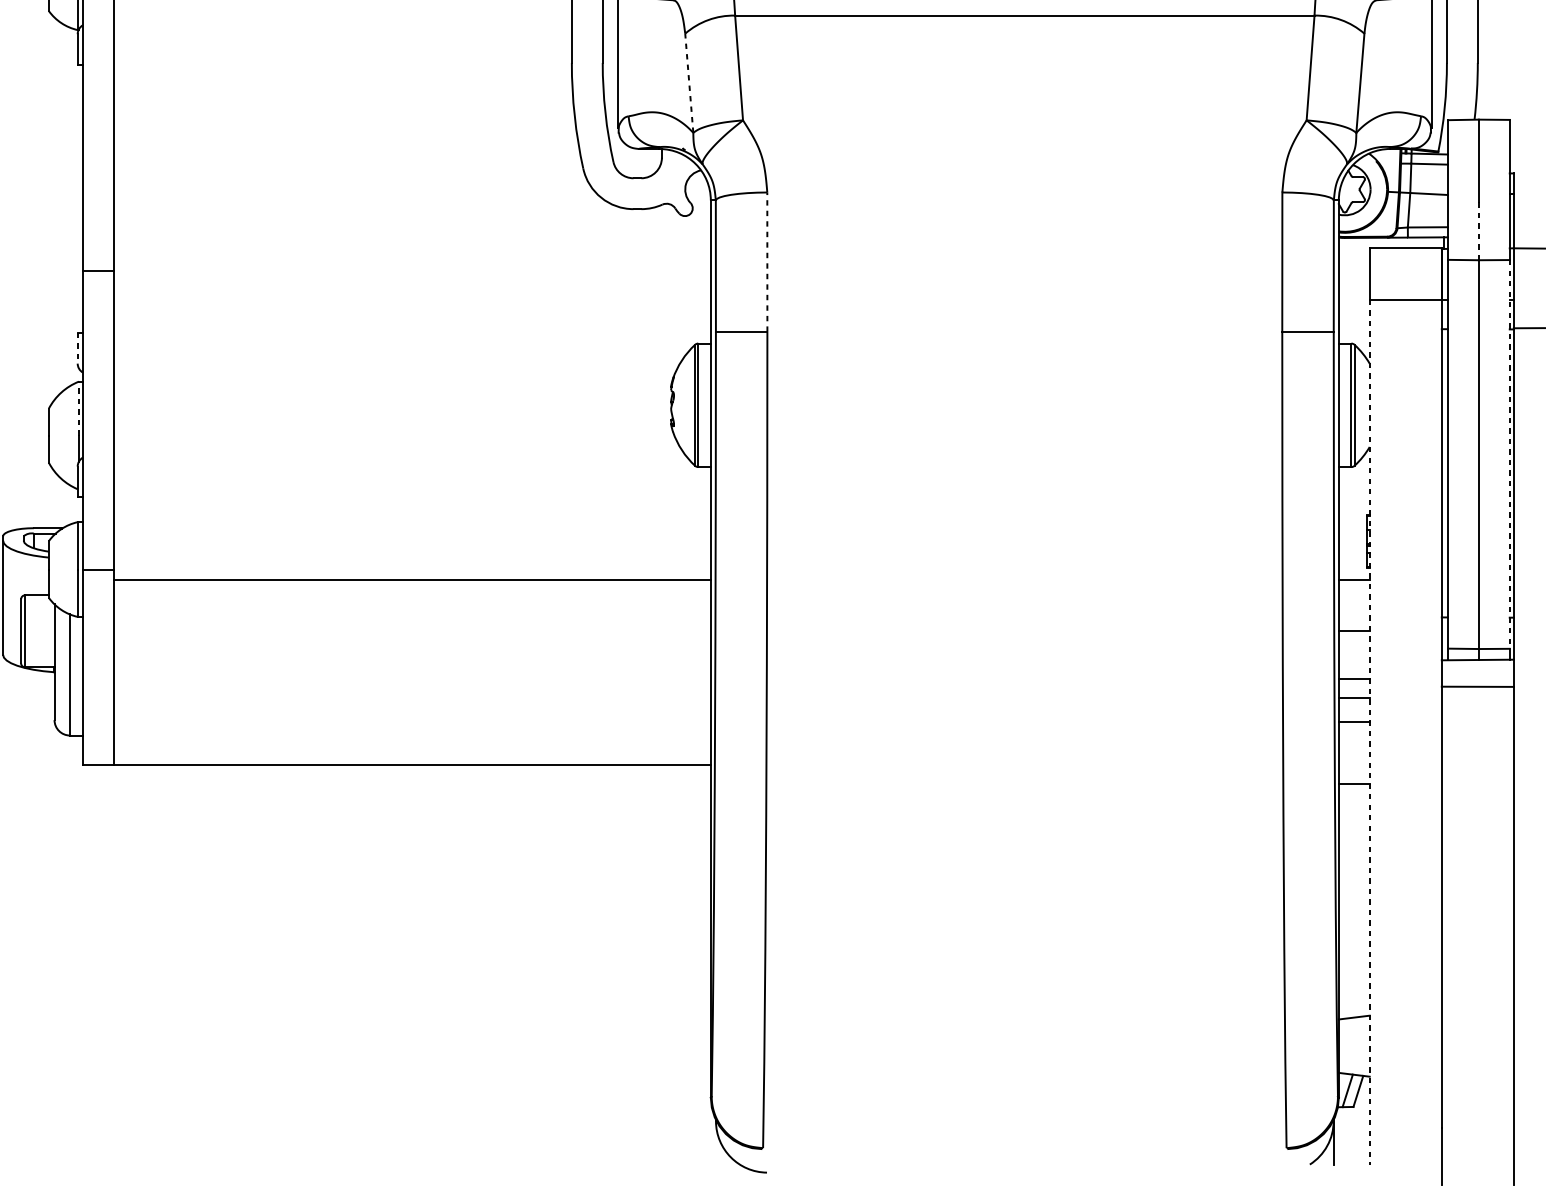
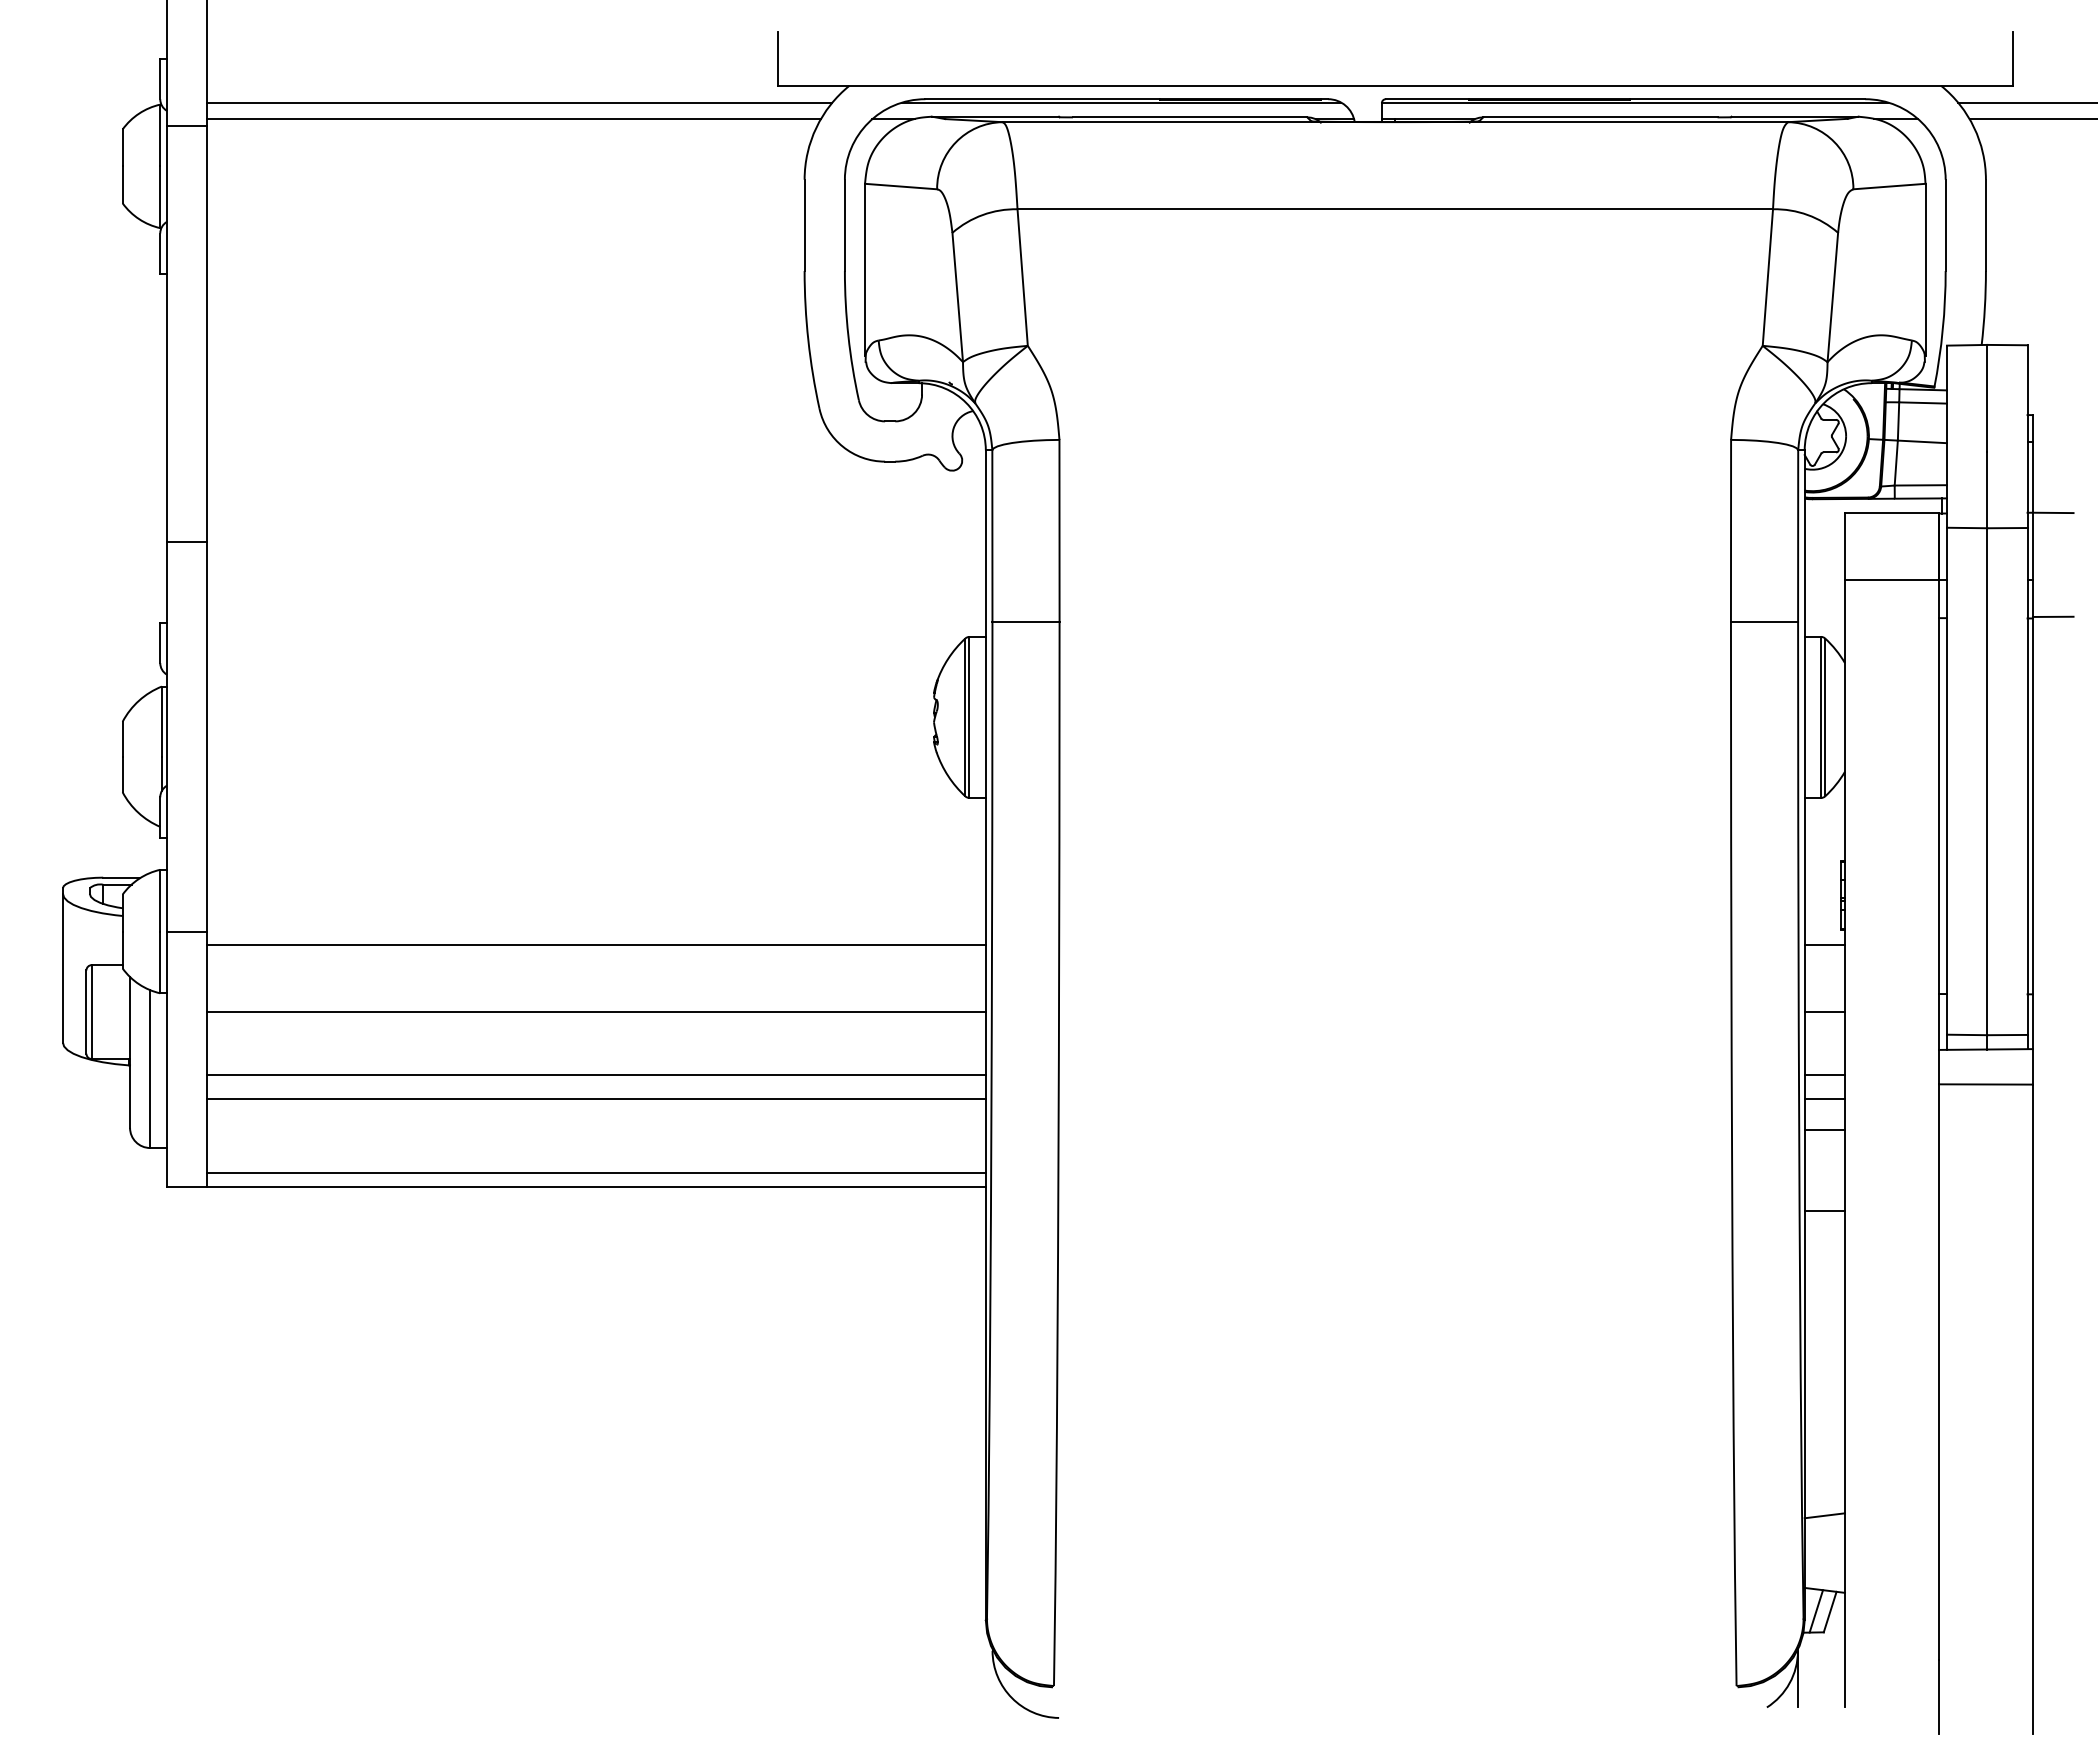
line: (689, 83) -> (957, 297), dashed -> solid
line: (1479, 231) -> (1987, 490), dashed -> solid
line: (767, 261) -> (1059, 530), dashed -> solid
line: (77, 348) -> (160, 643), dashed -> solid
line: (78, 408) -> (161, 721), dashed -> solid
line: (1509, 454) -> (2027, 781), dashed -> solid
line: (412, 631) -> (596, 1012), added
line: (412, 679) -> (596, 1074), added
line: (412, 697) -> (596, 1098), added
line: (1369, 732) -> (1844, 1143), dashed -> solid
line: (412, 755) -> (596, 1173), added

